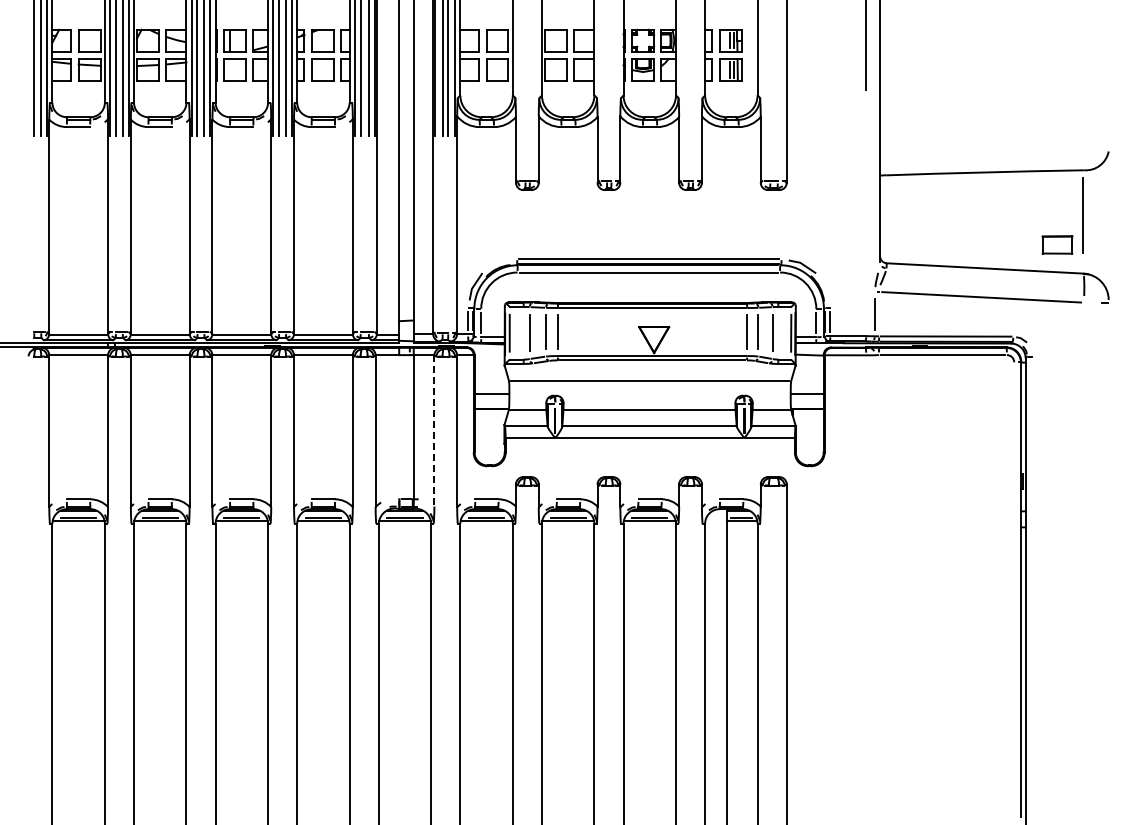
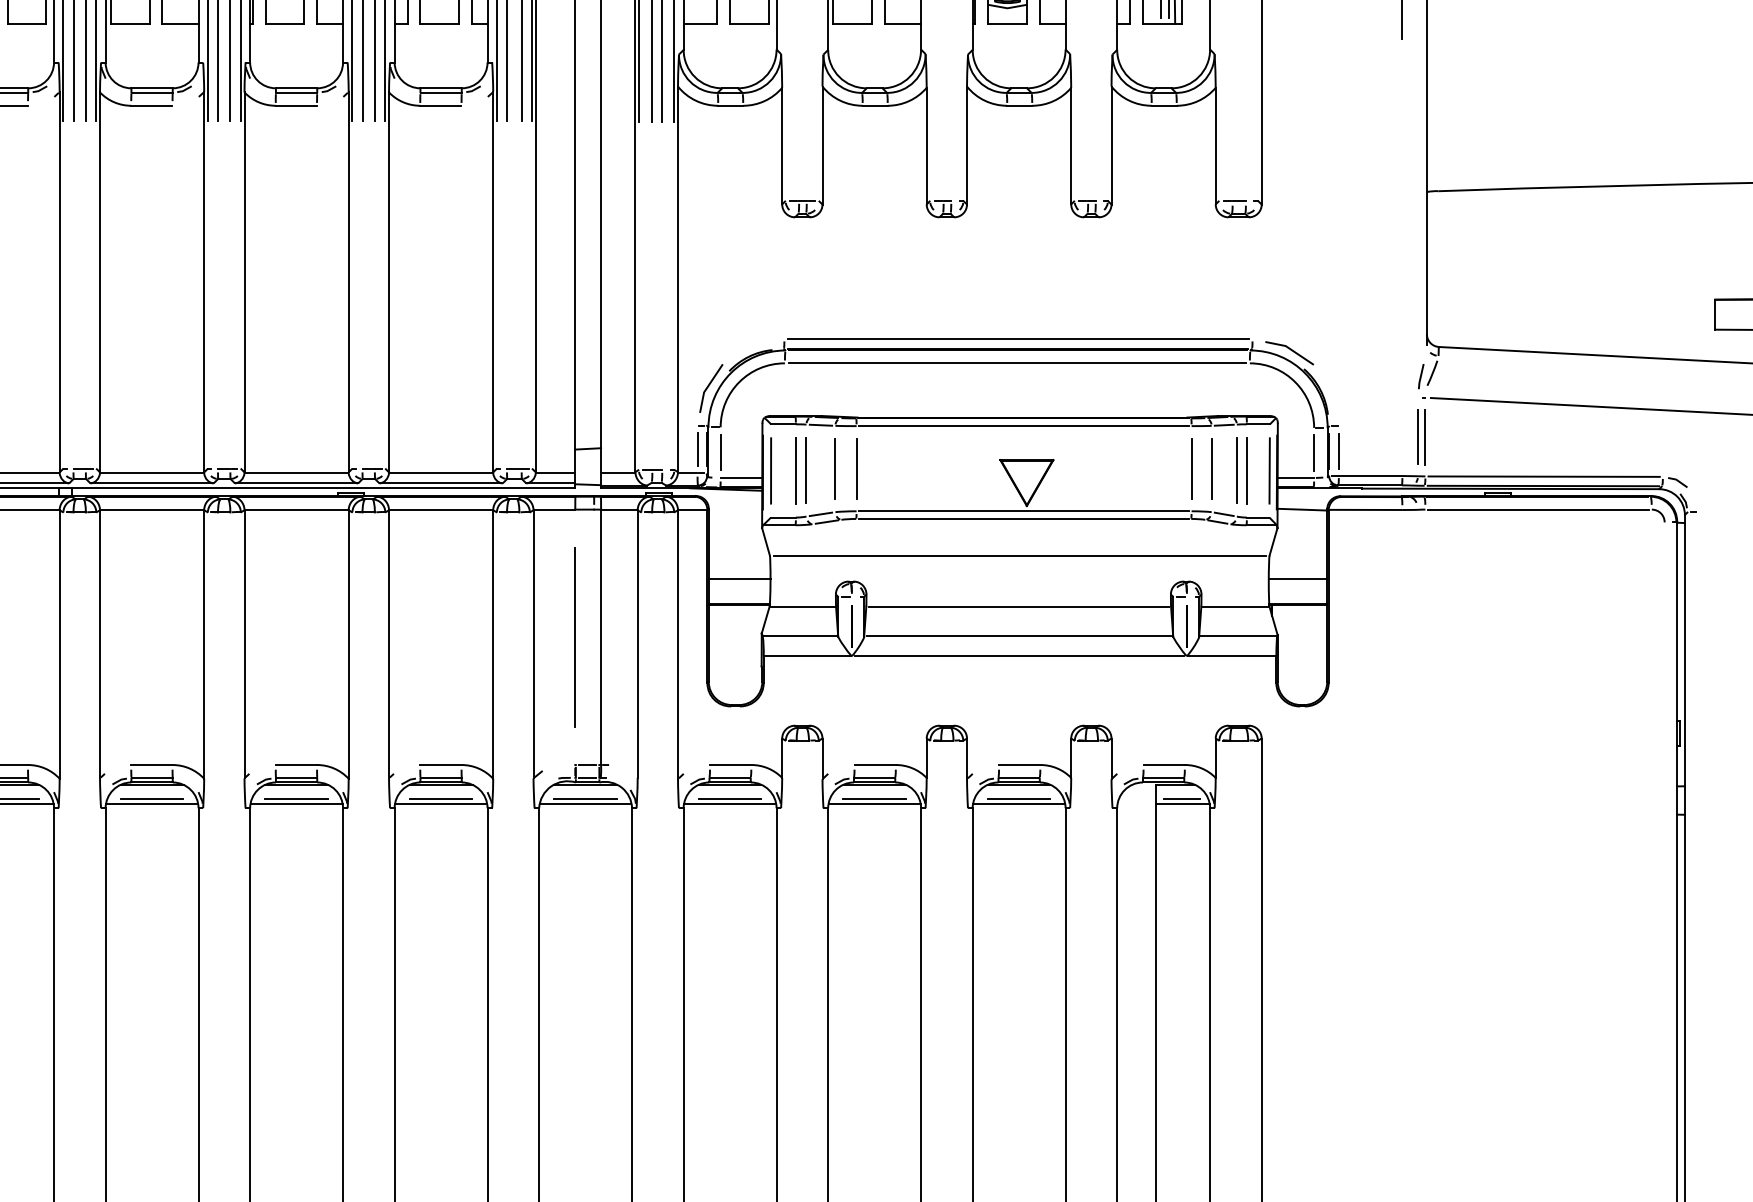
line: (879, 313) -> (1426, 435), added
line: (523, 332) -> (795, 469), added
line: (778, 332) -> (1247, 469), added
line: (398, 427) -> (574, 637), added
line: (434, 431) -> (637, 644), dashed -> solid

